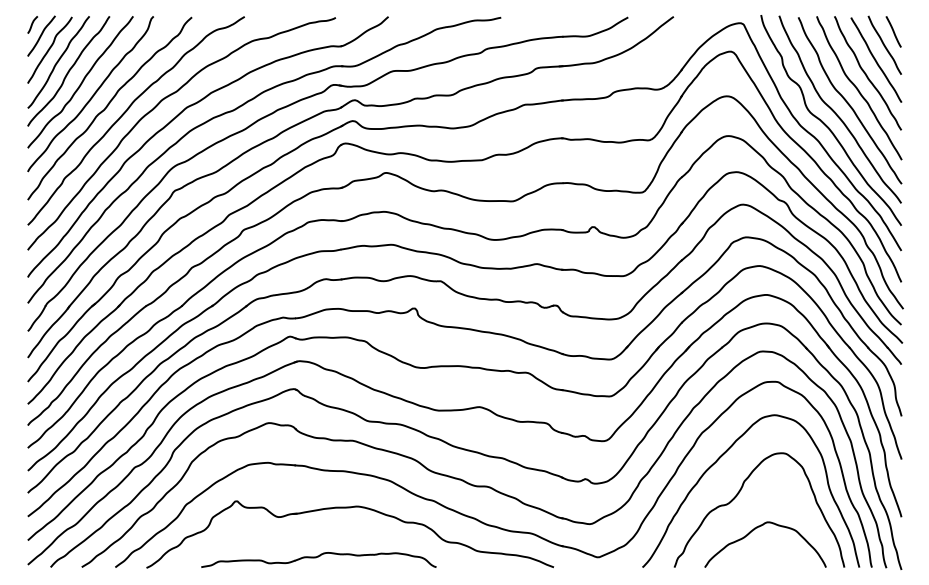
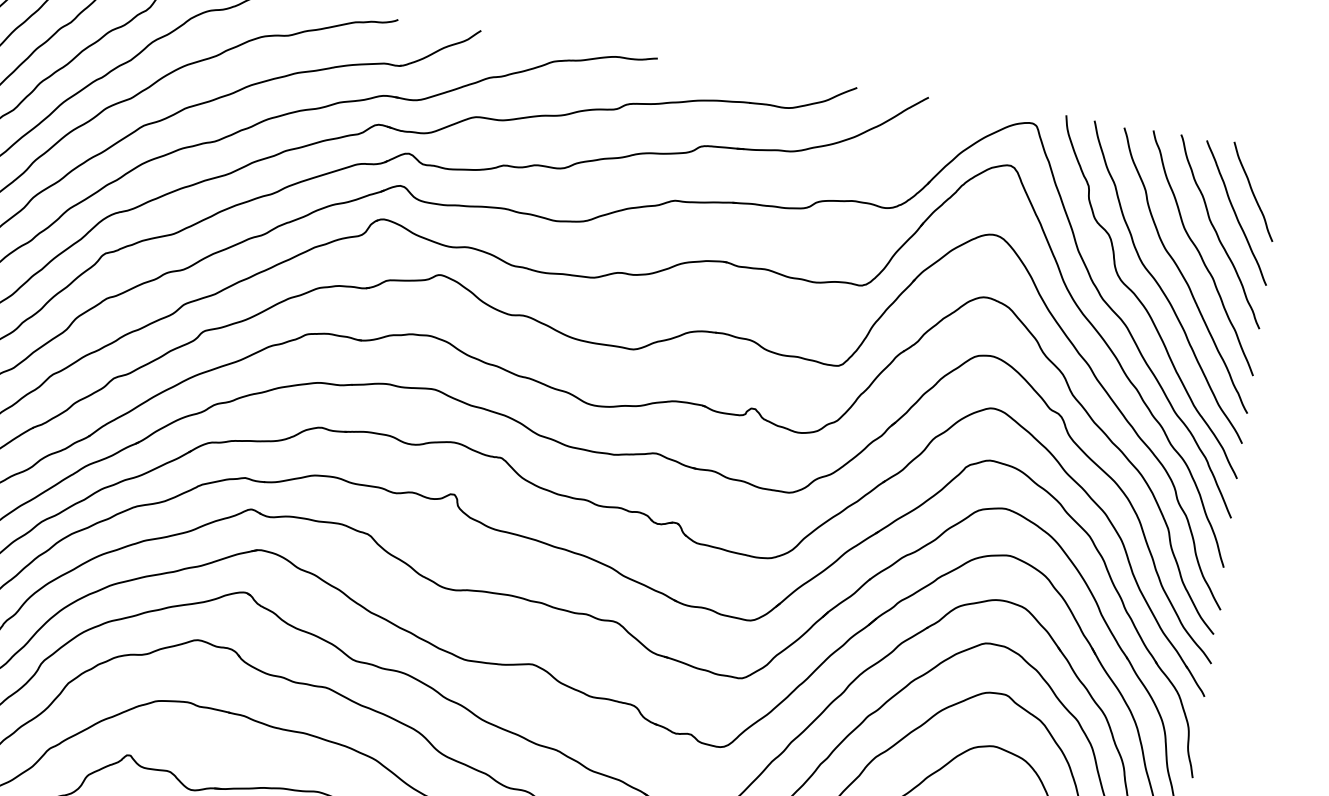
line: (893, 31) -> (1270, 172), removed

